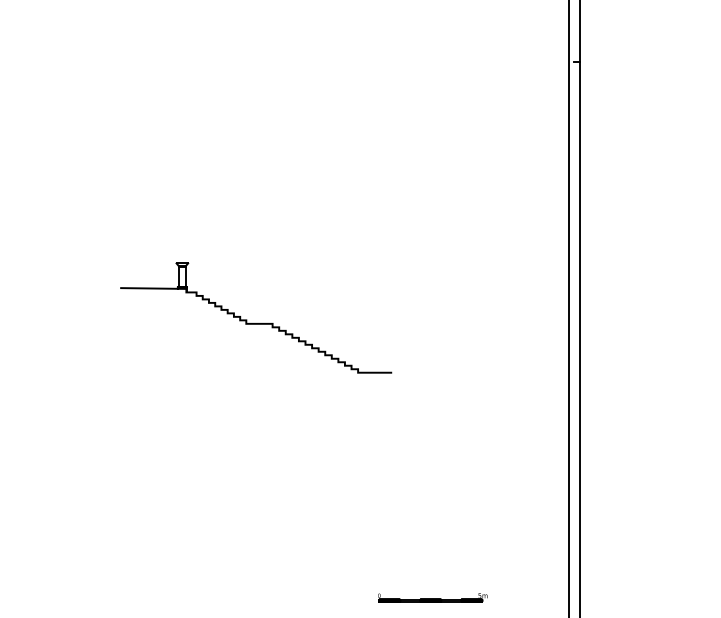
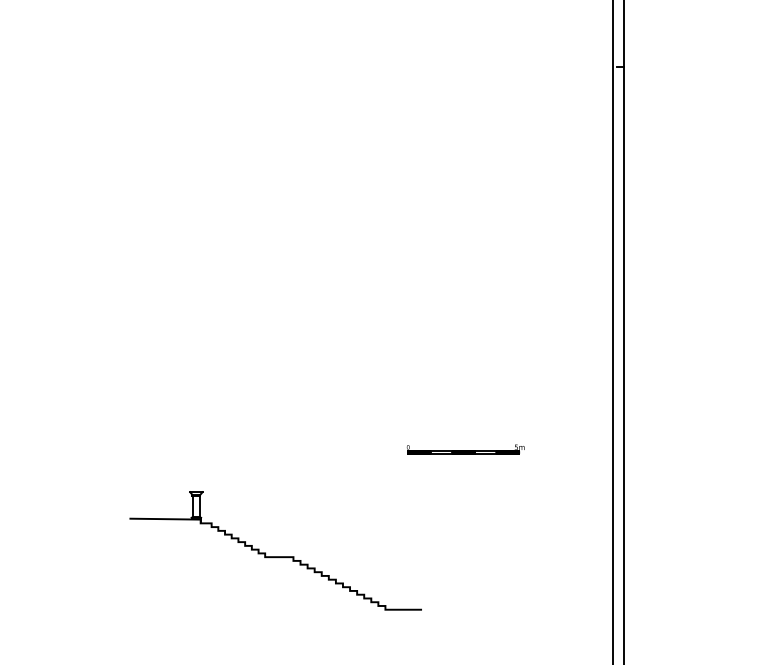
part: (256, 317) -> (276, 550), moved
part: (432, 597) -> (465, 449), moved

